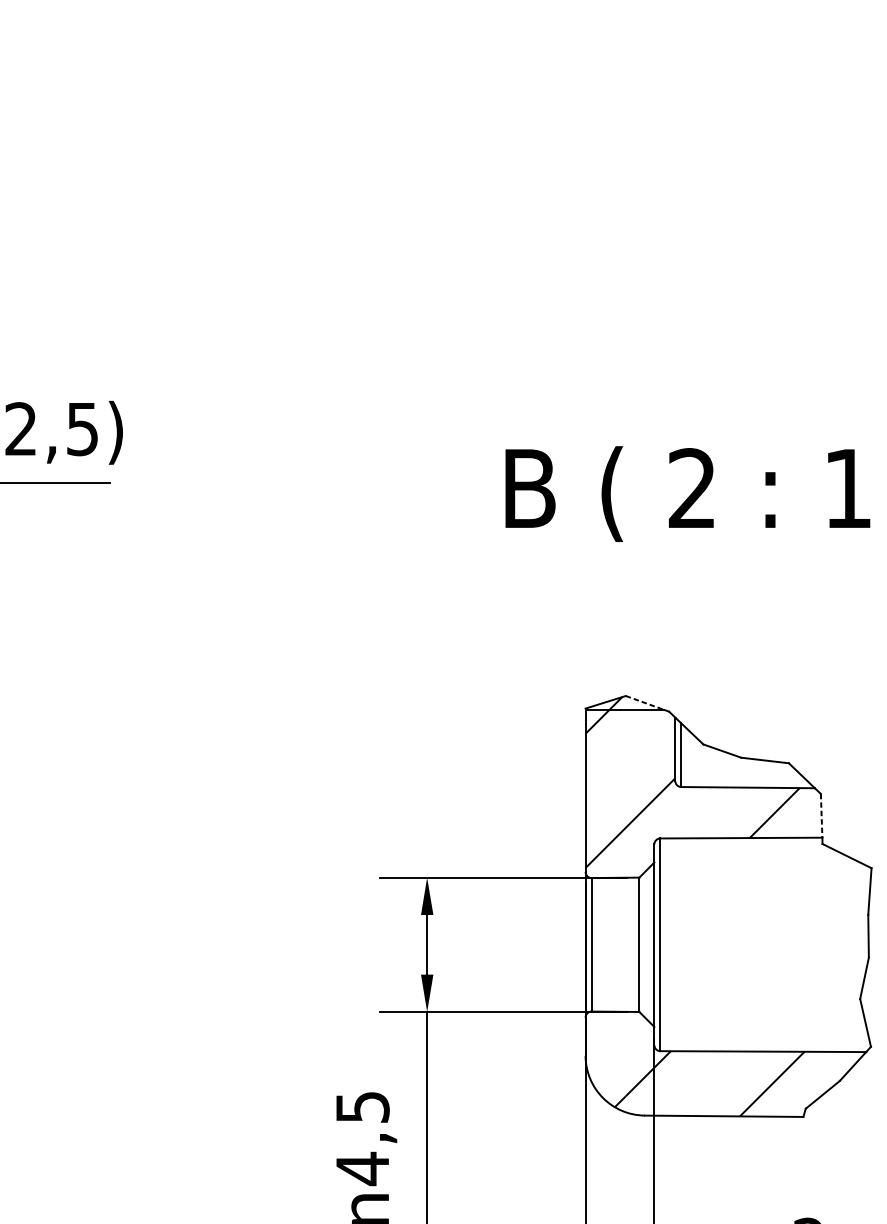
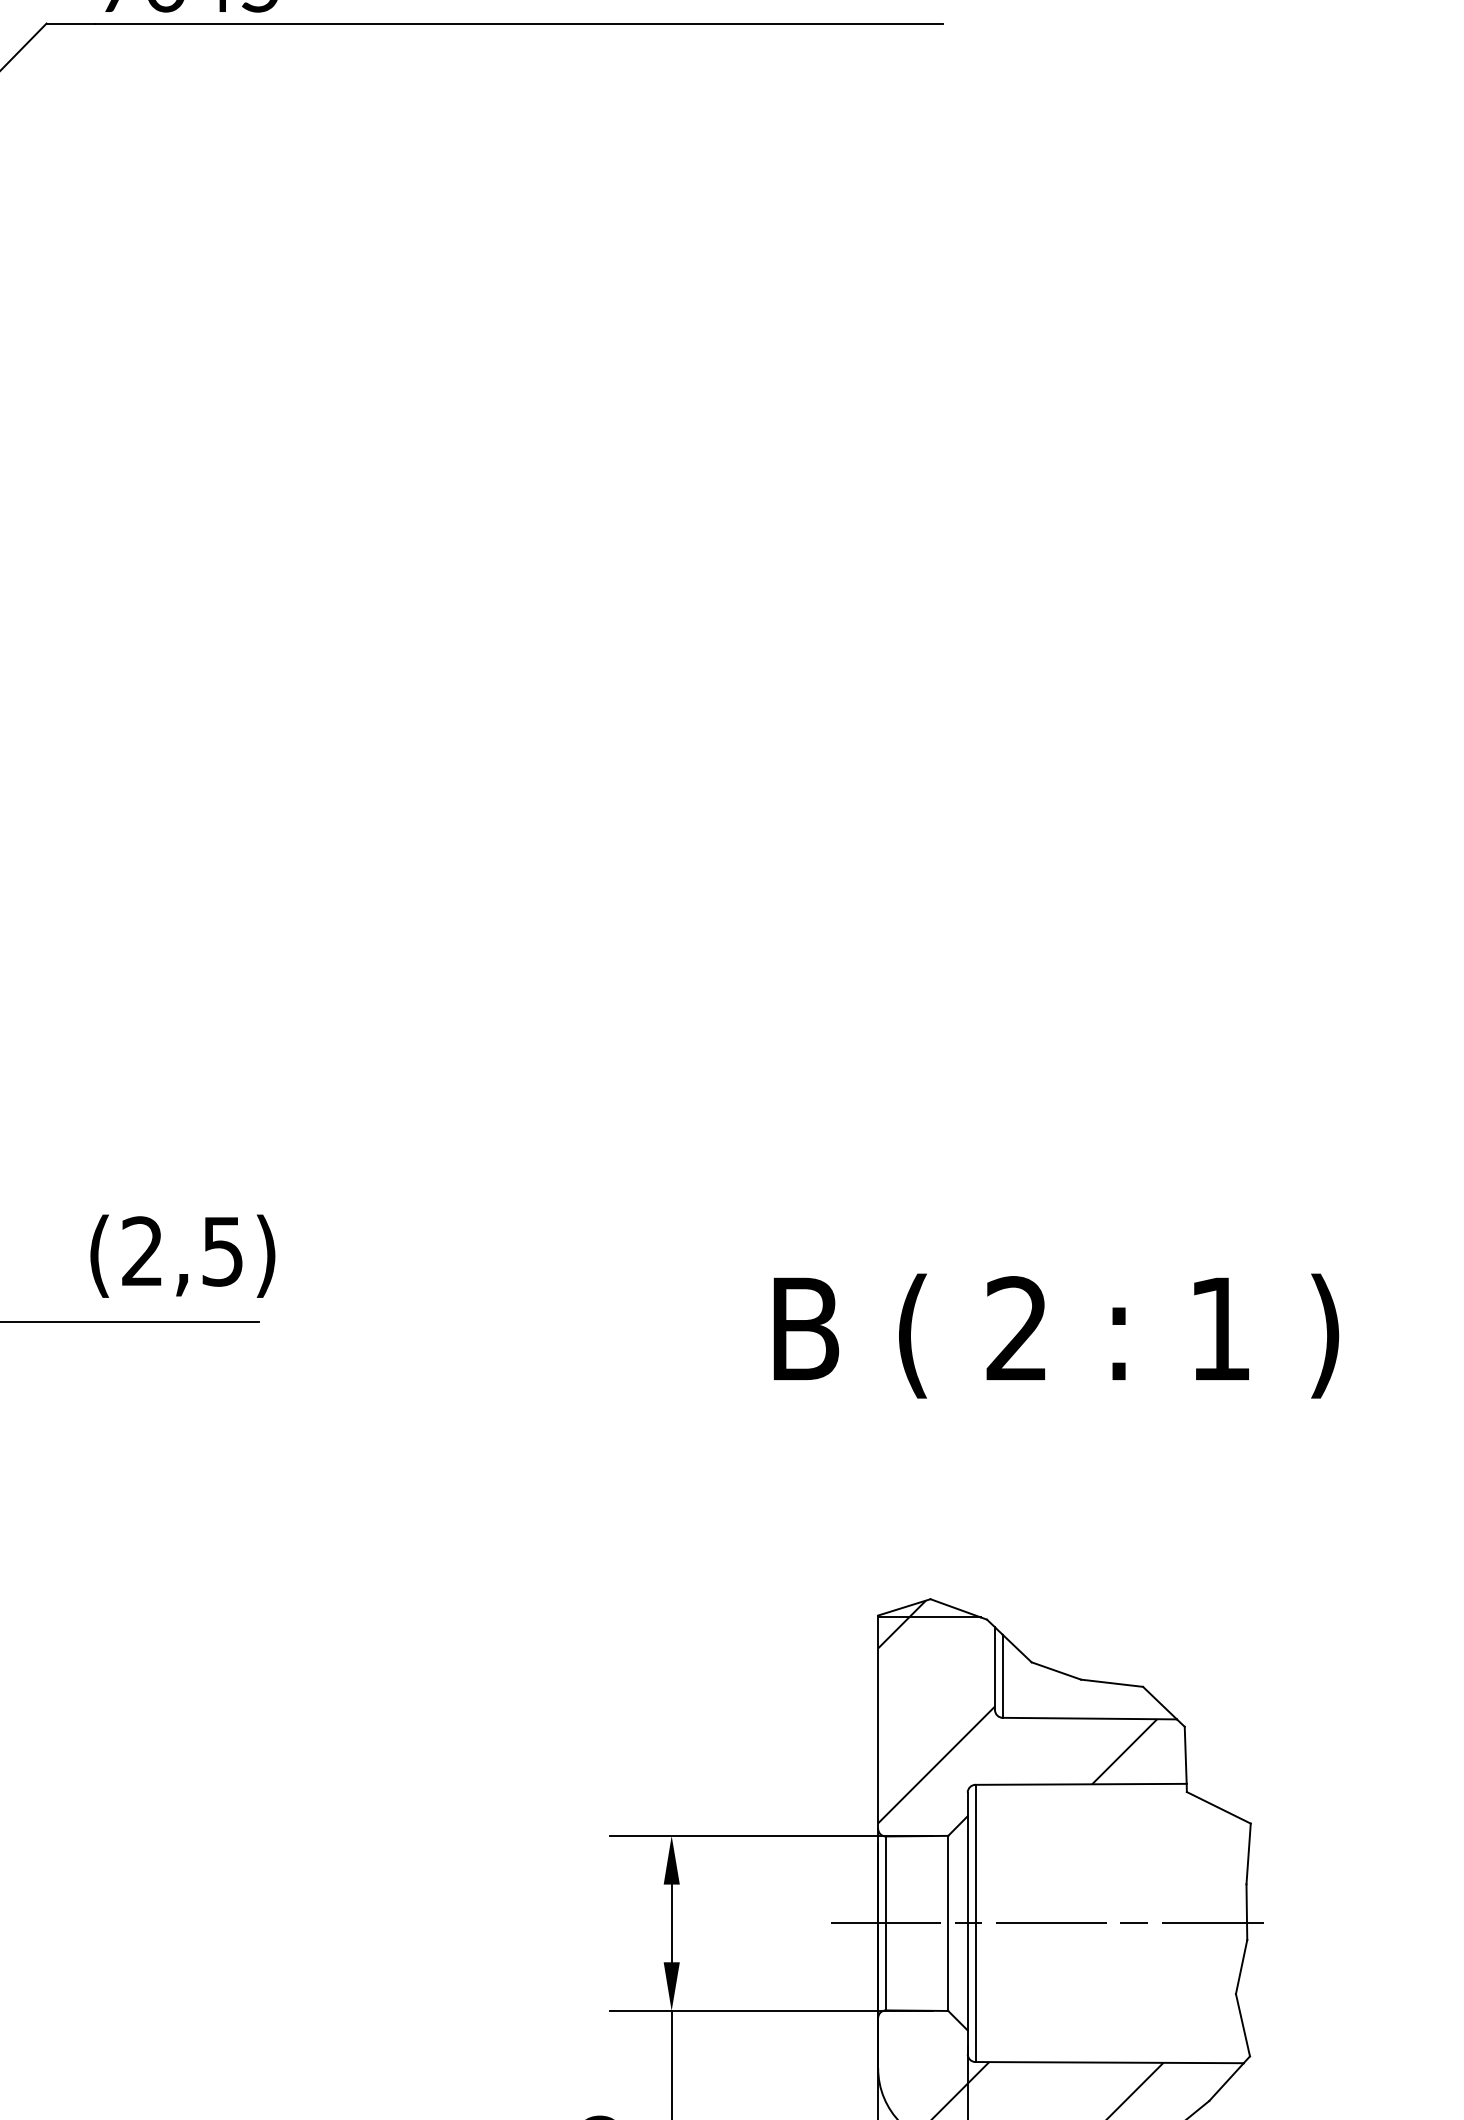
line: (644, 703) -> (955, 1608), dashed -> solid
line: (821, 815) -> (1185, 1755), dashed -> solid
line: (714, 944) -> (1046, 1923), added

